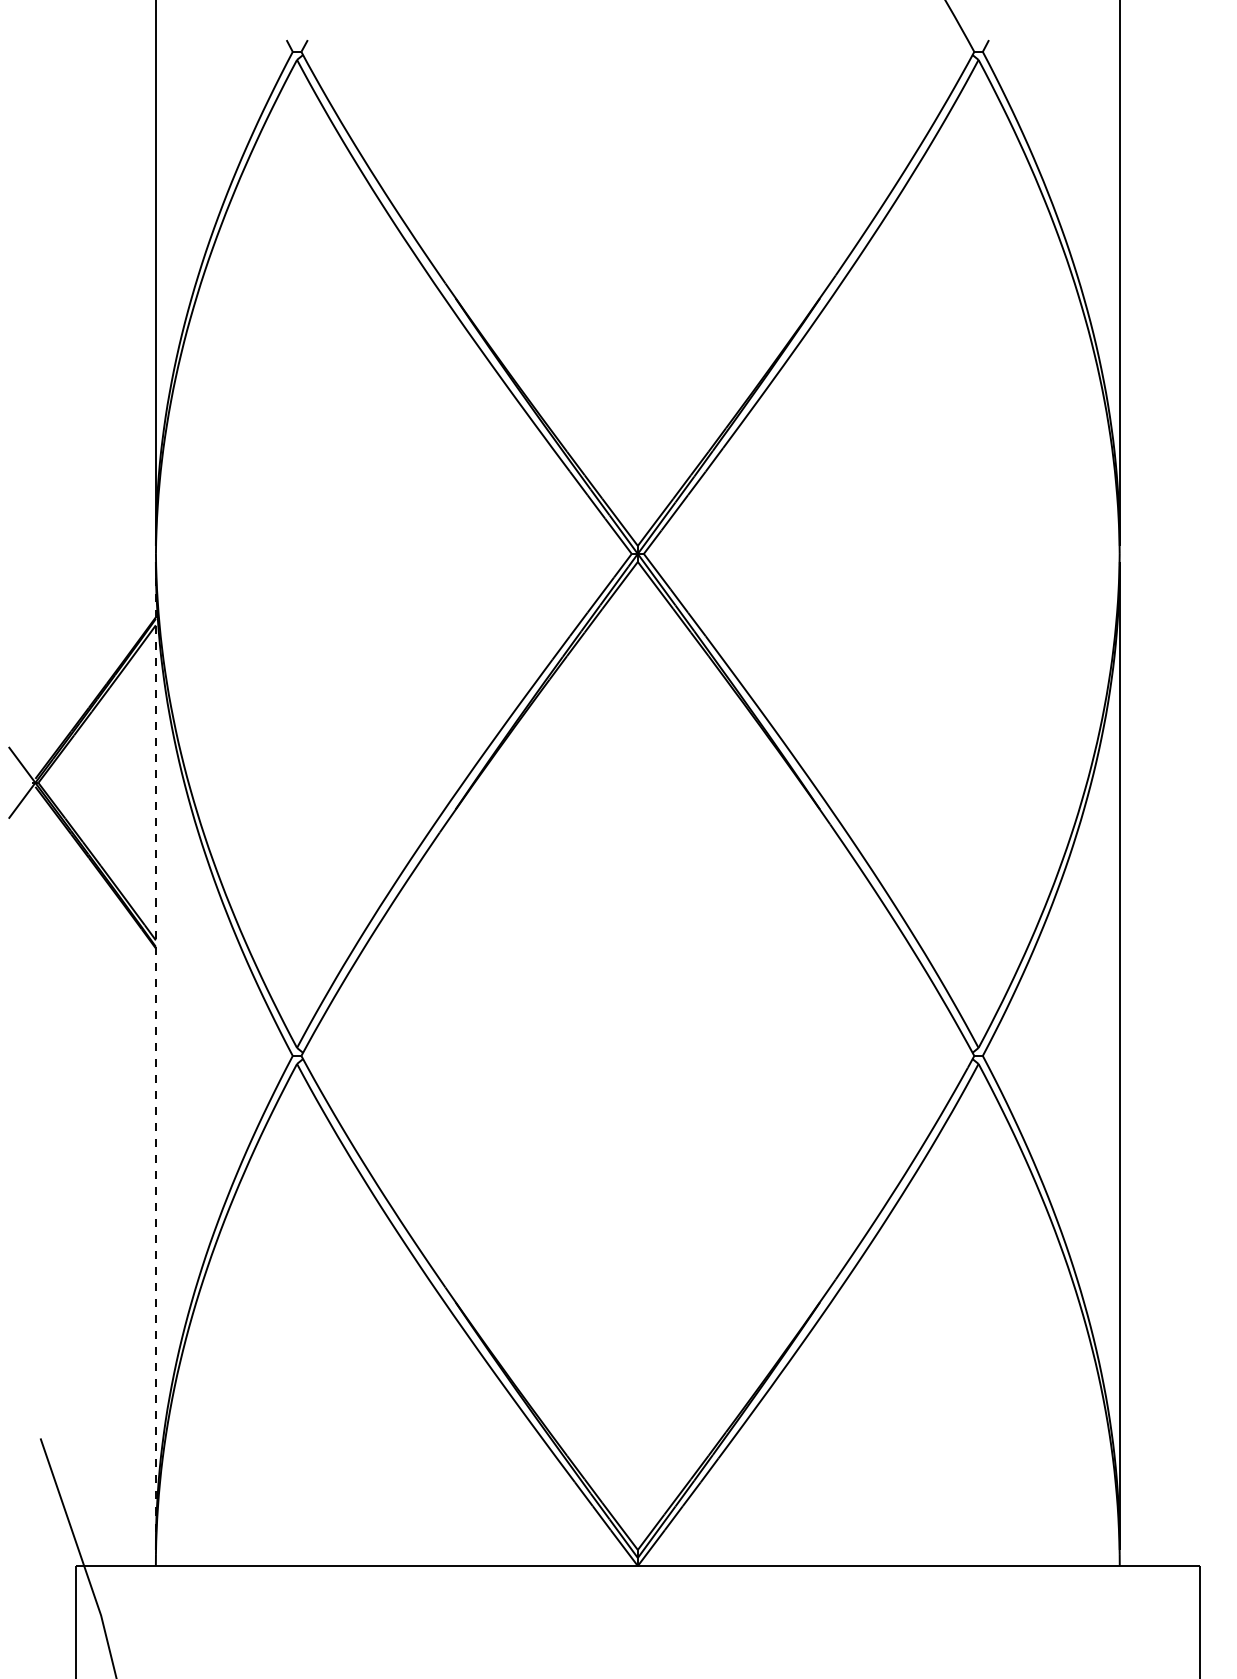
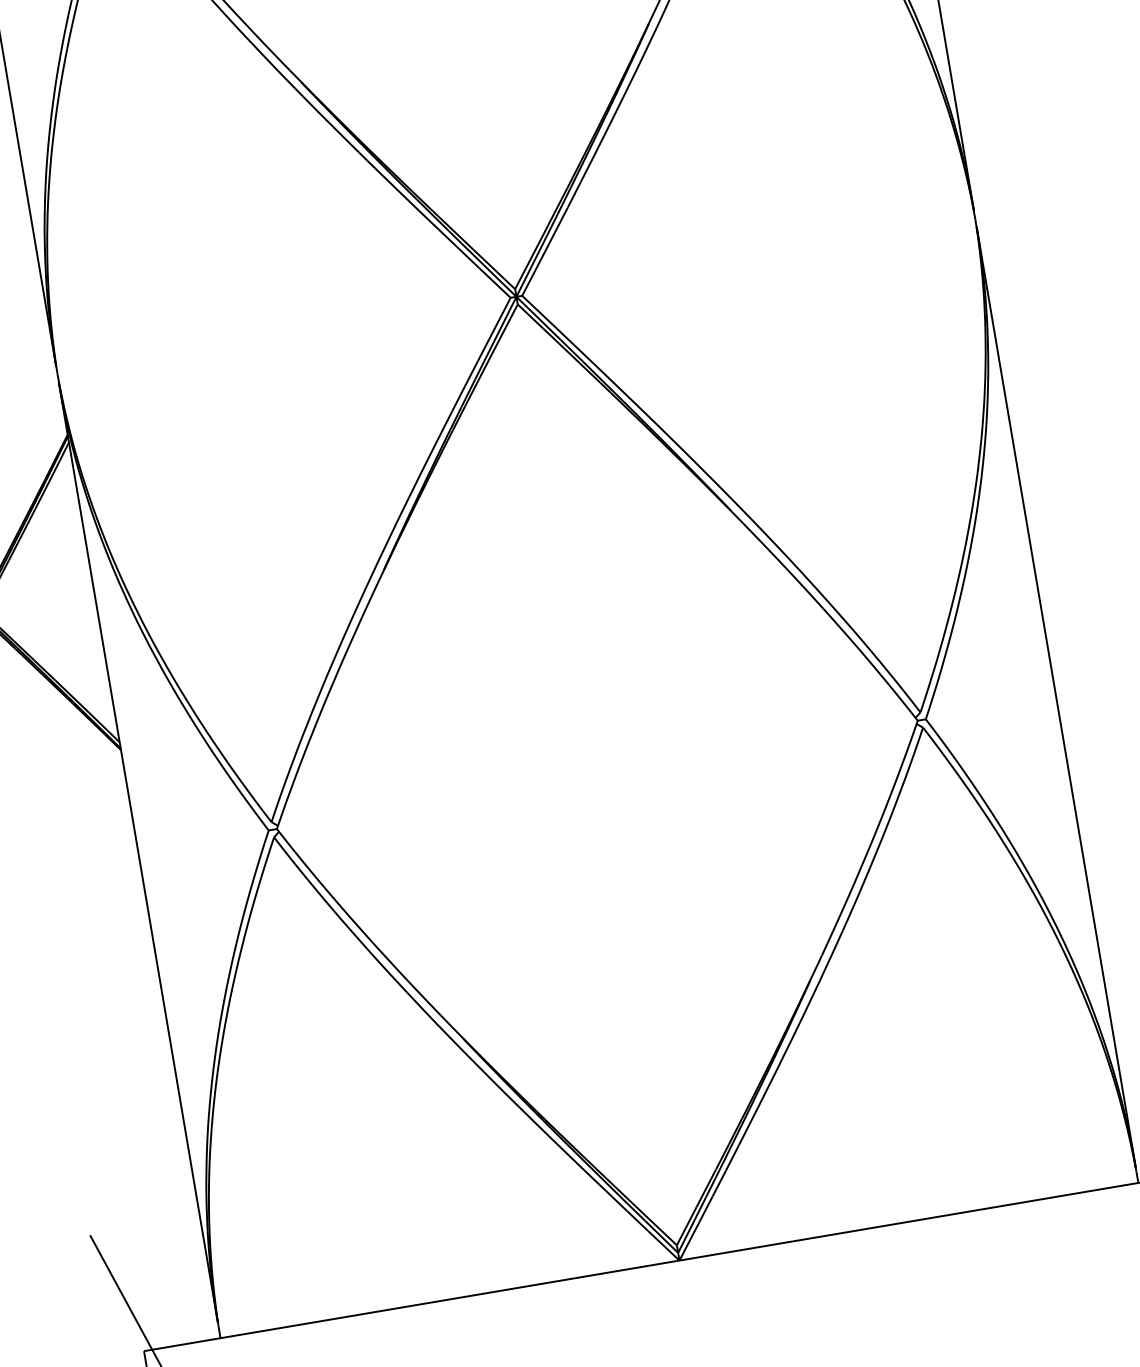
line: (155, 1056) -> (138, 853), dashed -> solid

